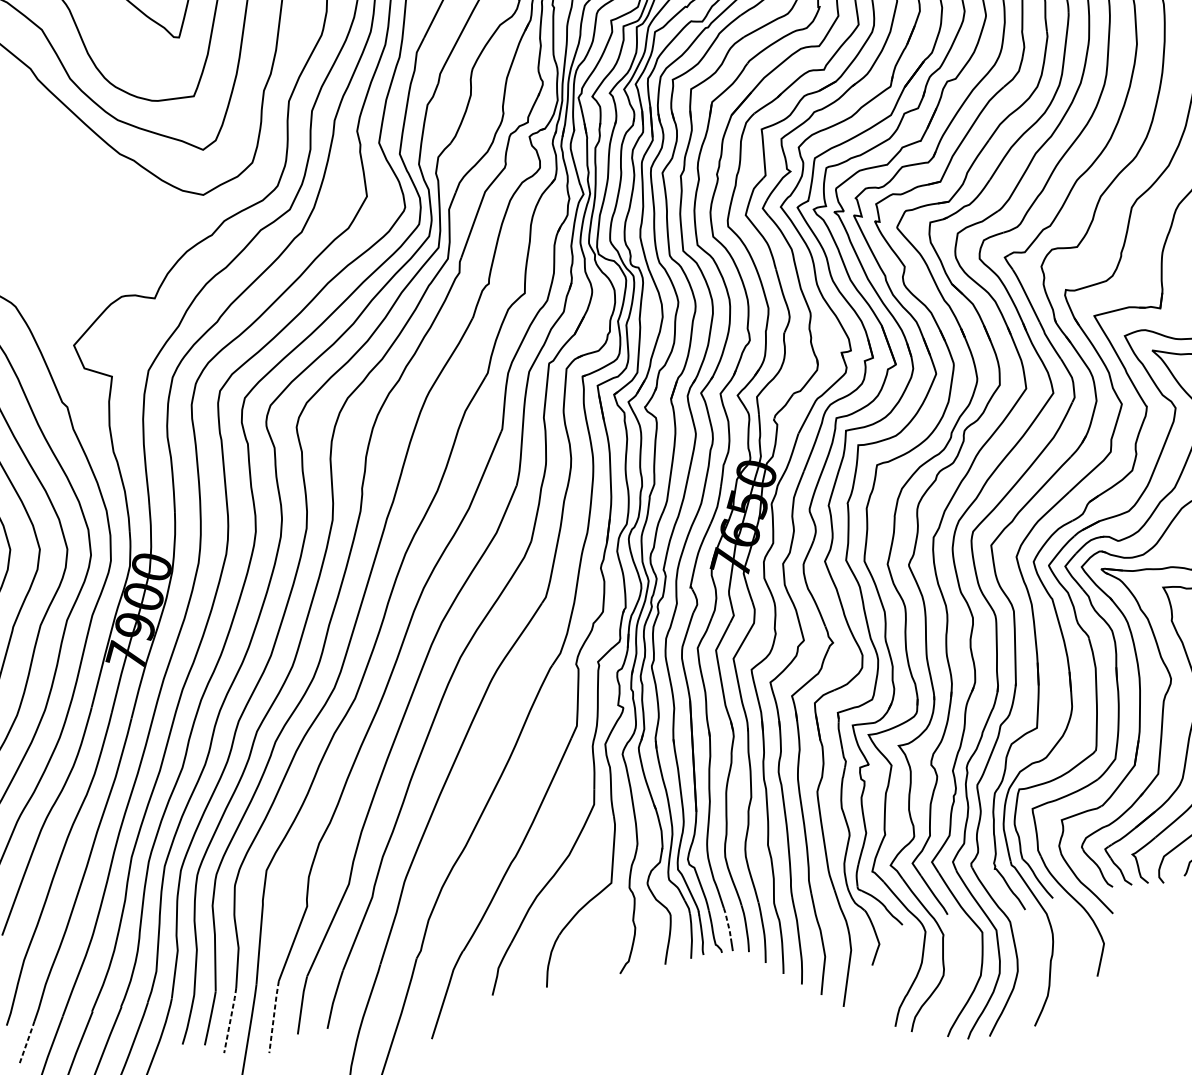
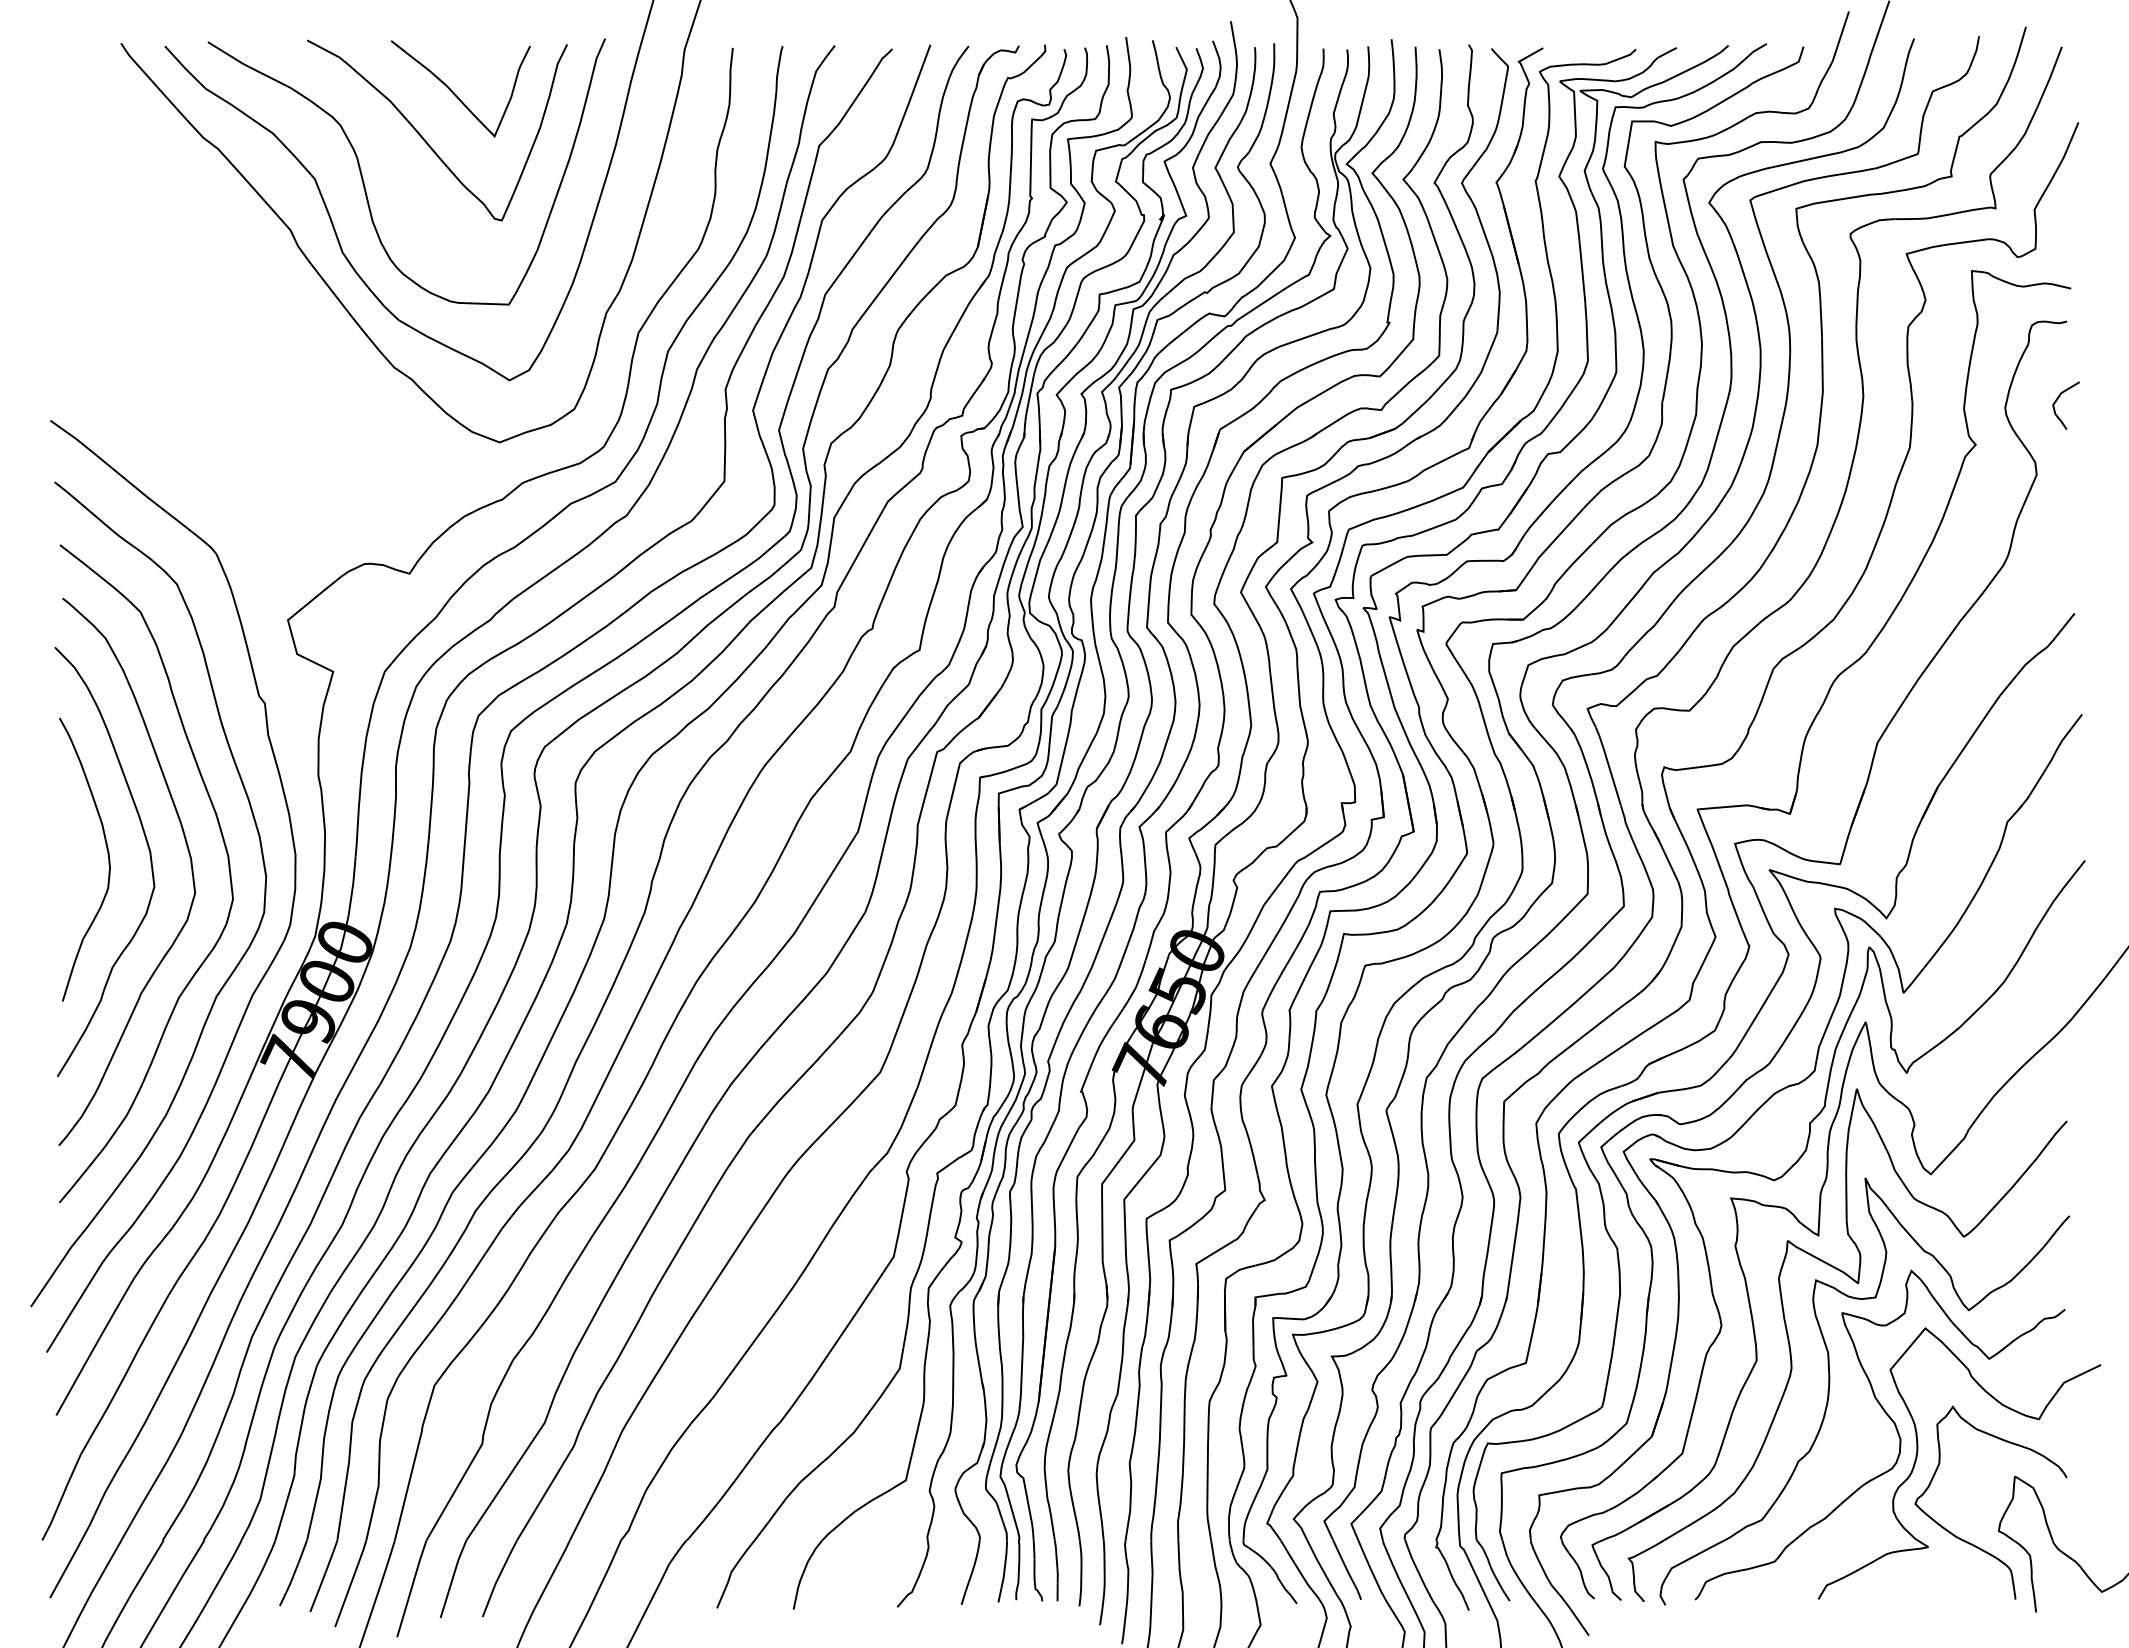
line: (727, 923) -> (1056, 1562), dashed -> solid
line: (273, 1016) -> (411, 1588), dashed -> solid
line: (230, 1020) -> (351, 1583), dashed -> solid
line: (26, 1043) -> (65, 1569), dashed -> solid

